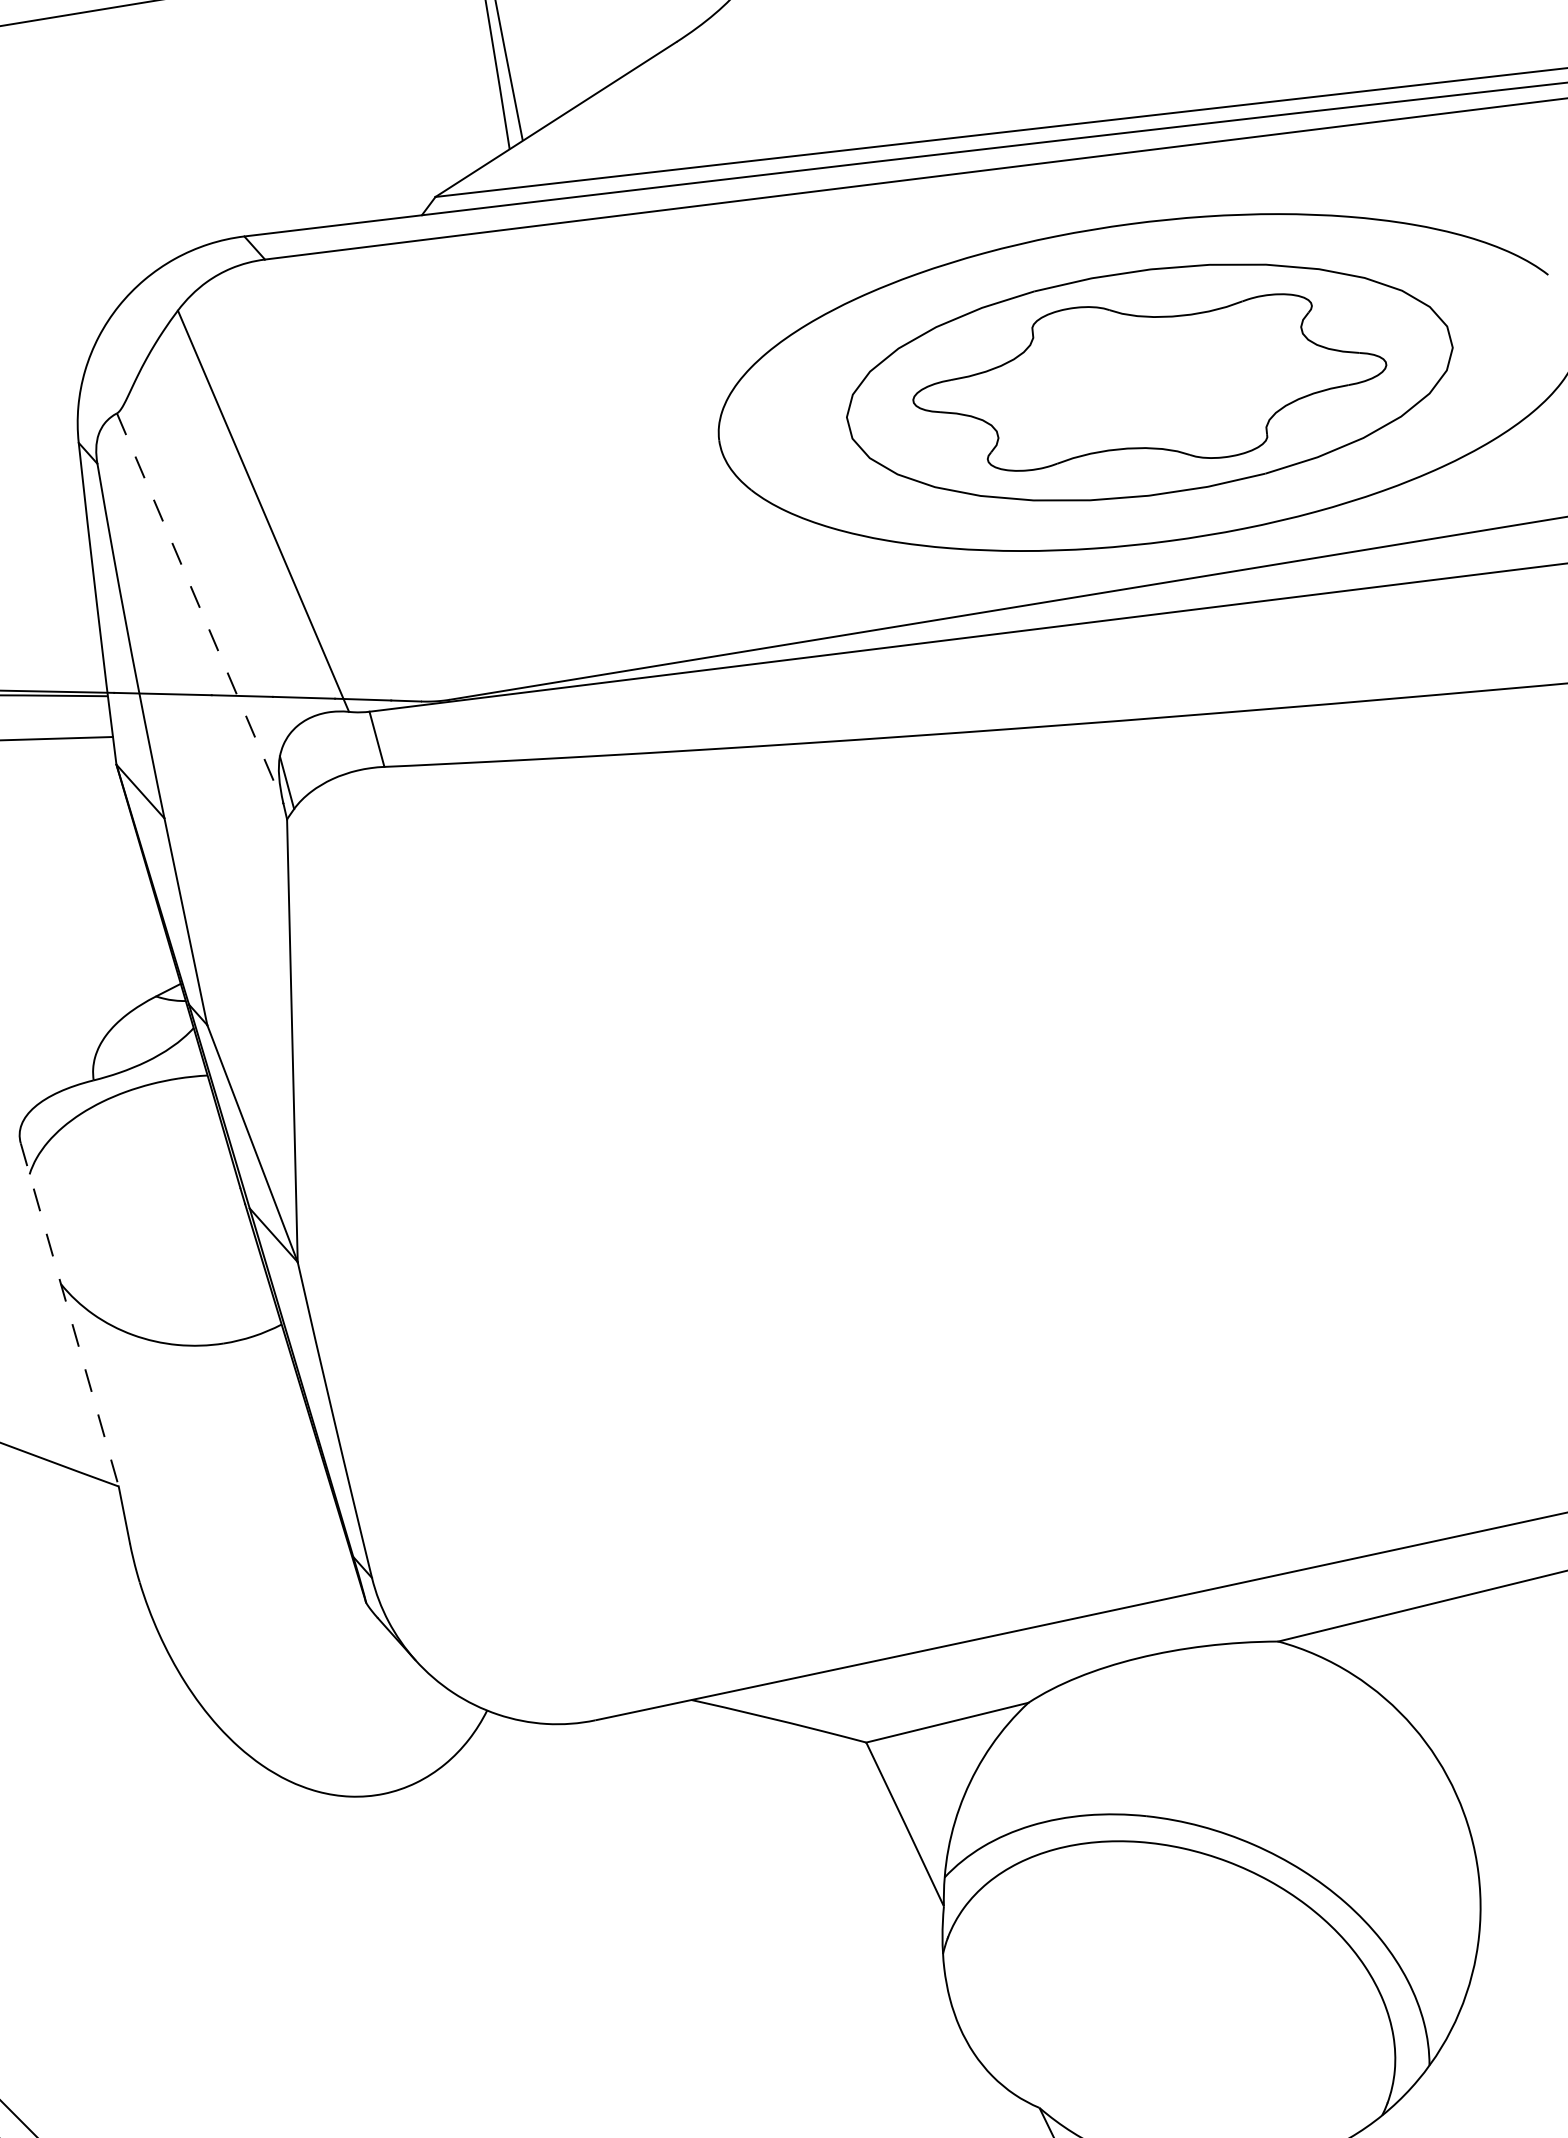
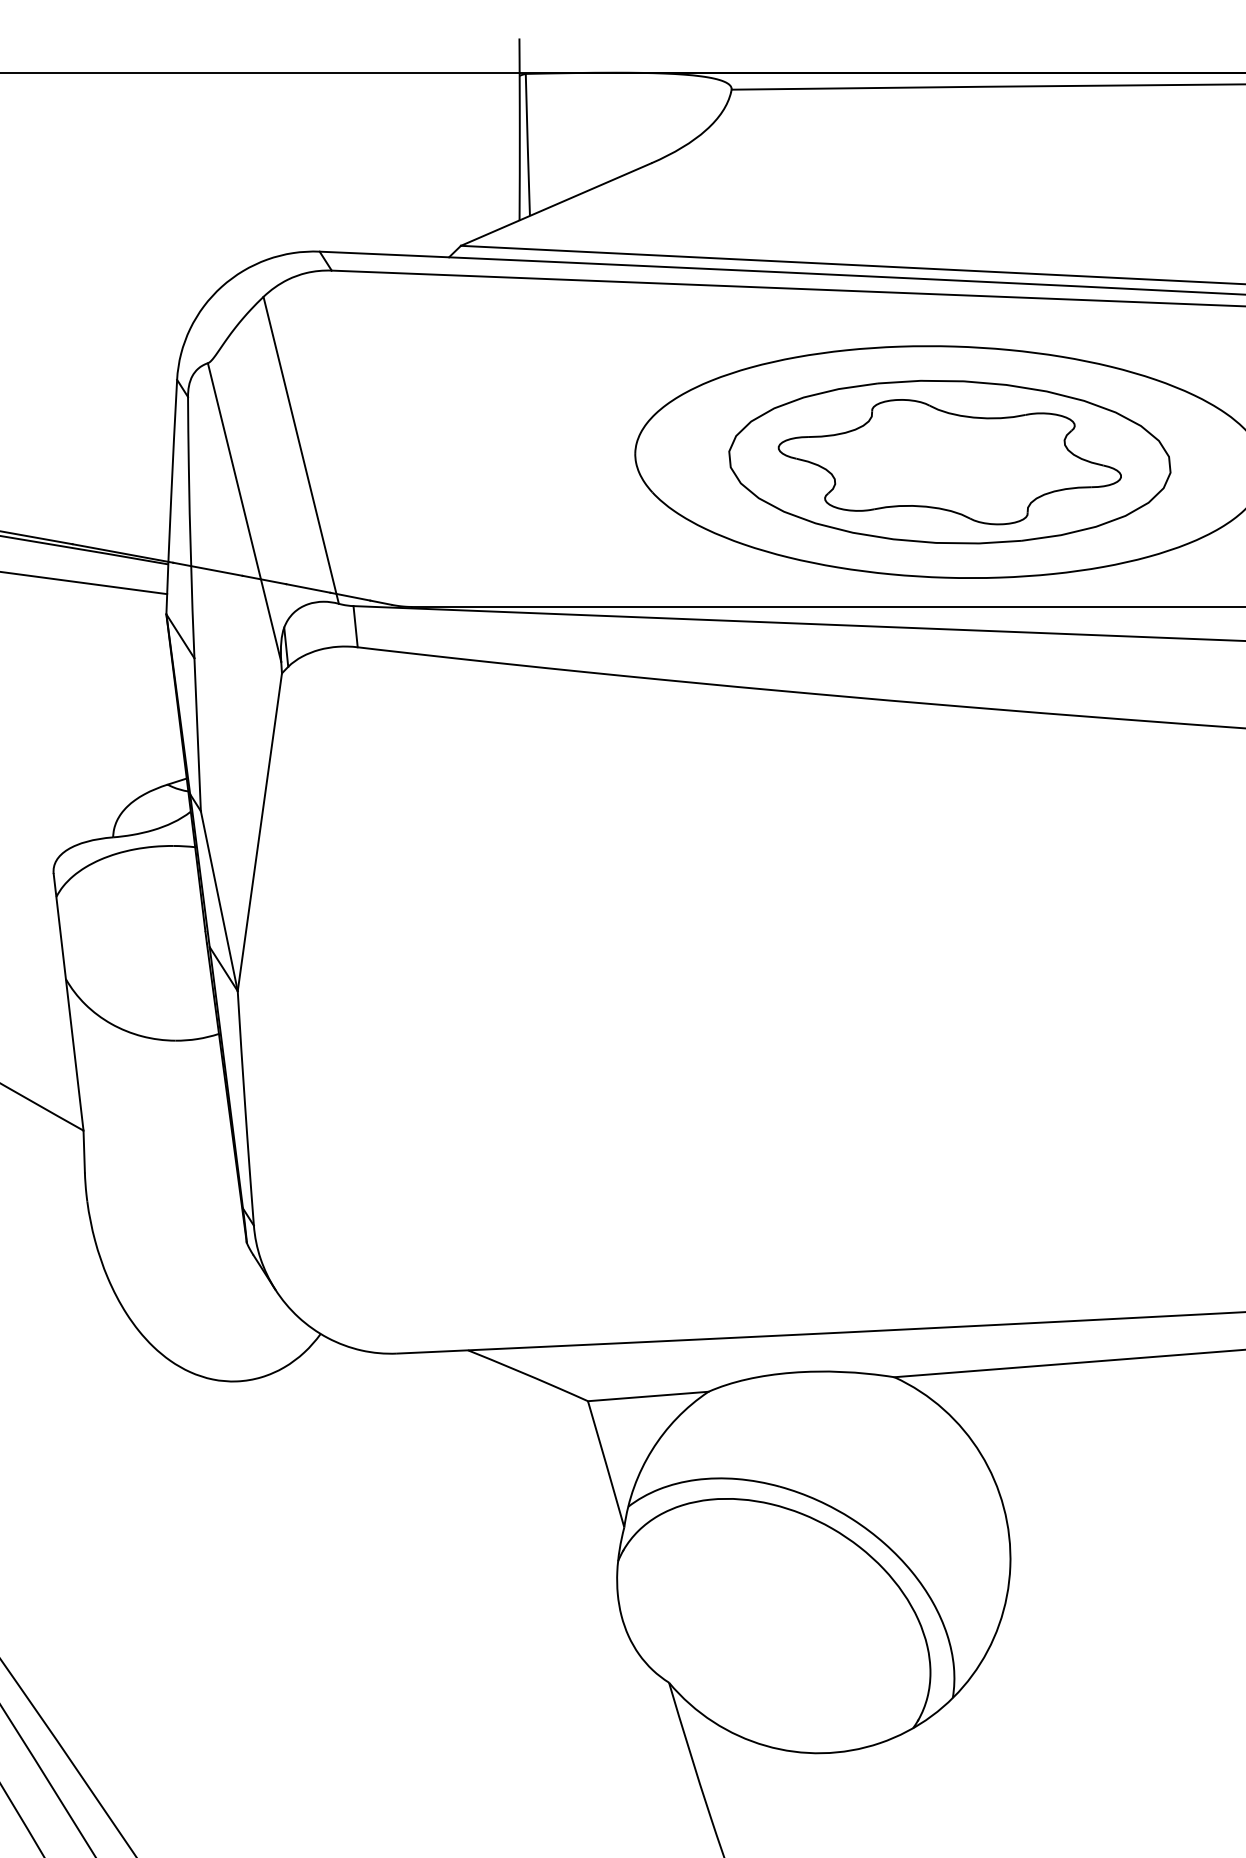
line: (200, 608) -> (244, 512), dashed -> solid
line: (69, 1315) -> (68, 1002), dashed -> solid

